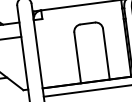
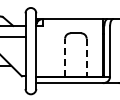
line: (106, 55) -> (86, 58), solid -> dashed
line: (78, 57) -> (65, 57), solid -> dashed

